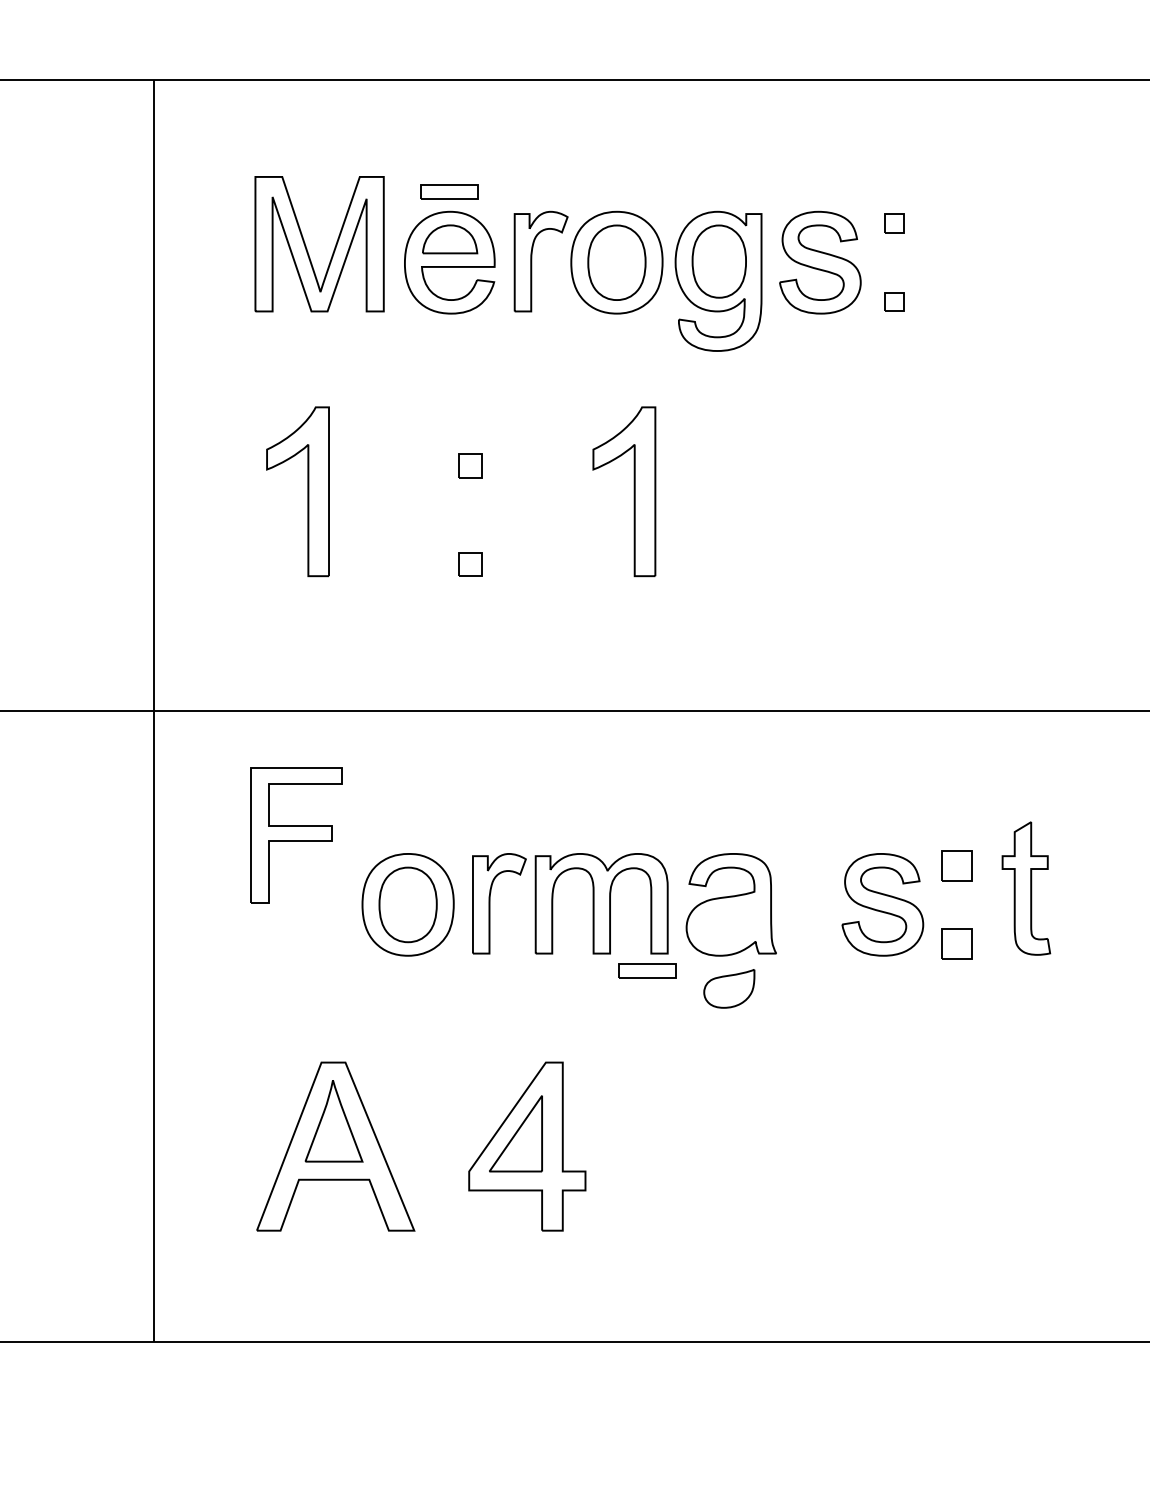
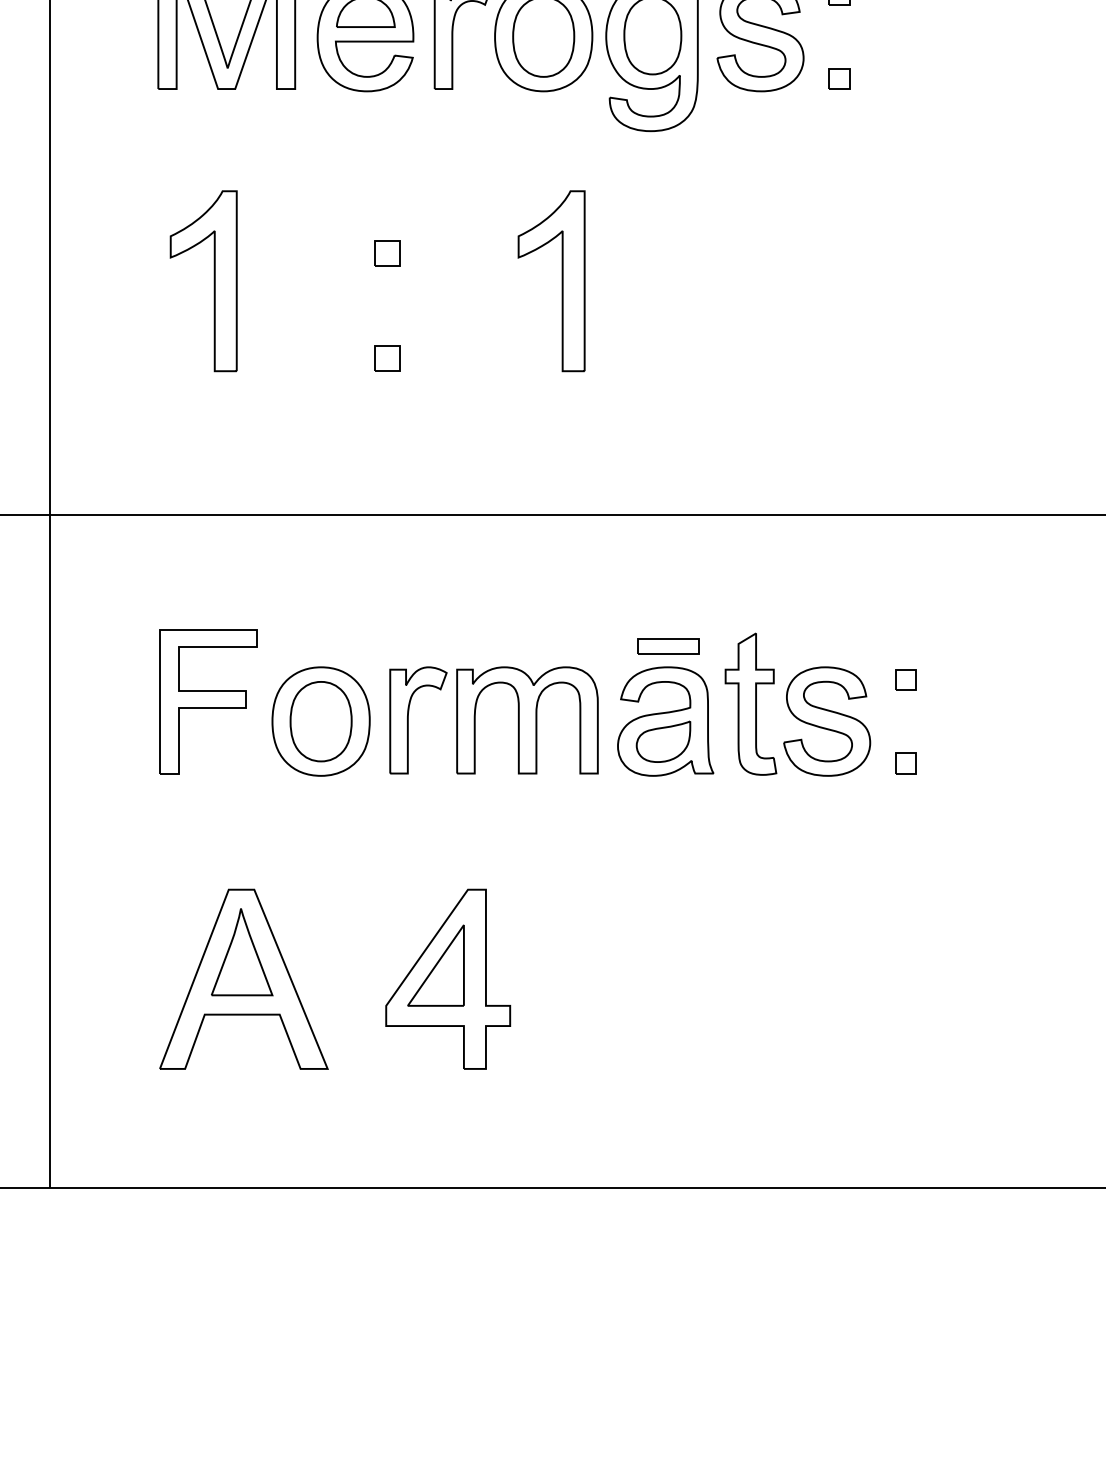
part: (296, 835) -> (208, 702), moved
part: (956, 865) -> (905, 679), size x0.62
part: (1026, 888) -> (751, 704), moved
part: (956, 944) -> (905, 763), size x0.62
part: (647, 970) -> (667, 645), moved
part: (729, 988) -> (663, 741), moved

